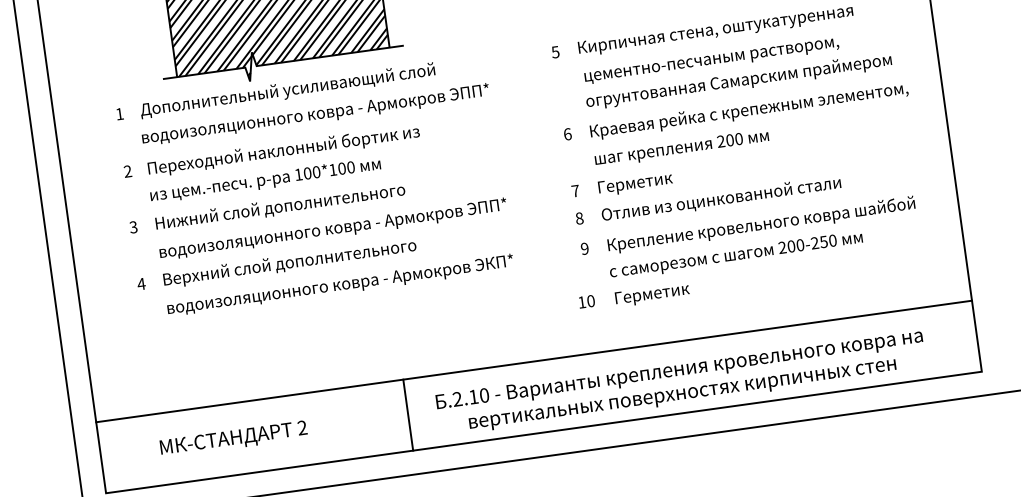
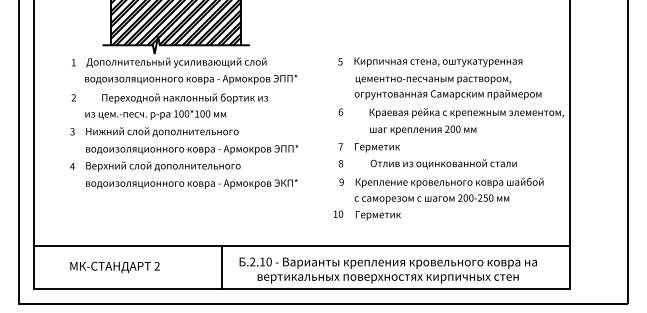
text: (750, 124) -> (466, 121), moved
text: (282, 151) -> (184, 98), moved
text: (720, 198) -> (443, 163), moved

